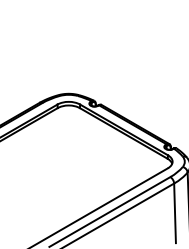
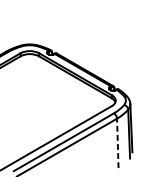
line: (175, 213) -> (118, 143), solid -> dashed

